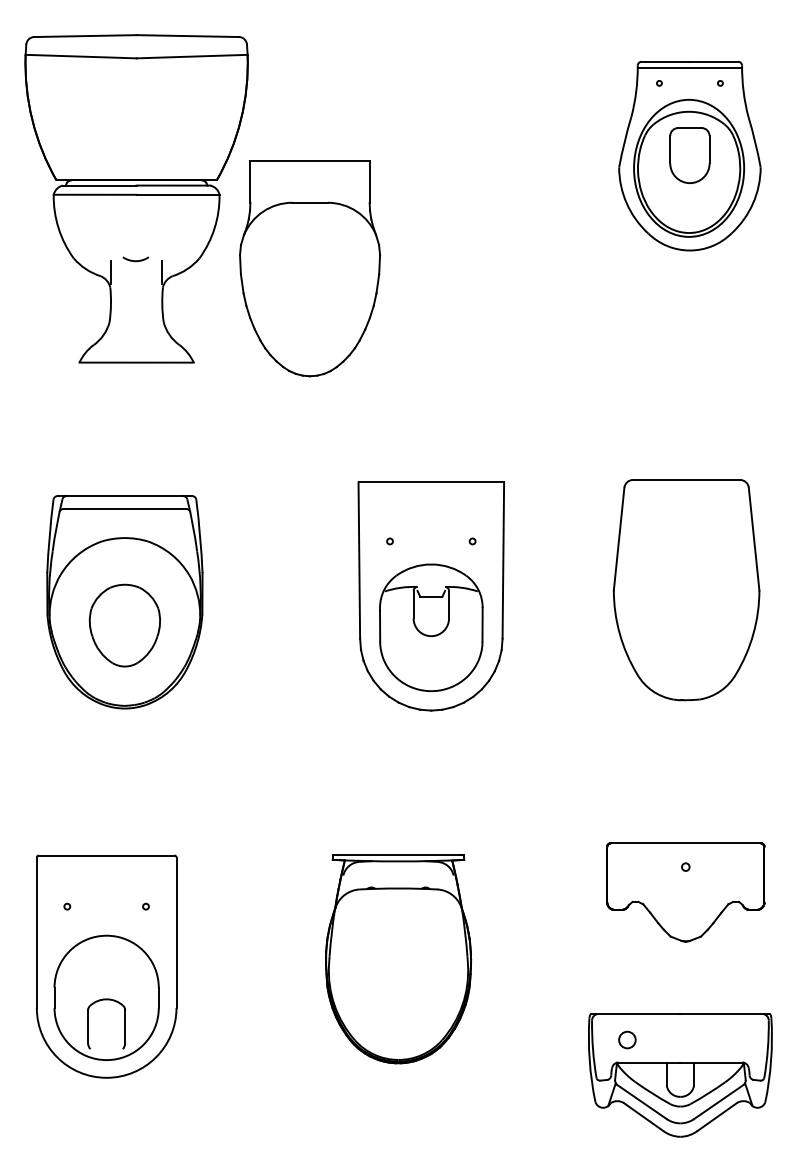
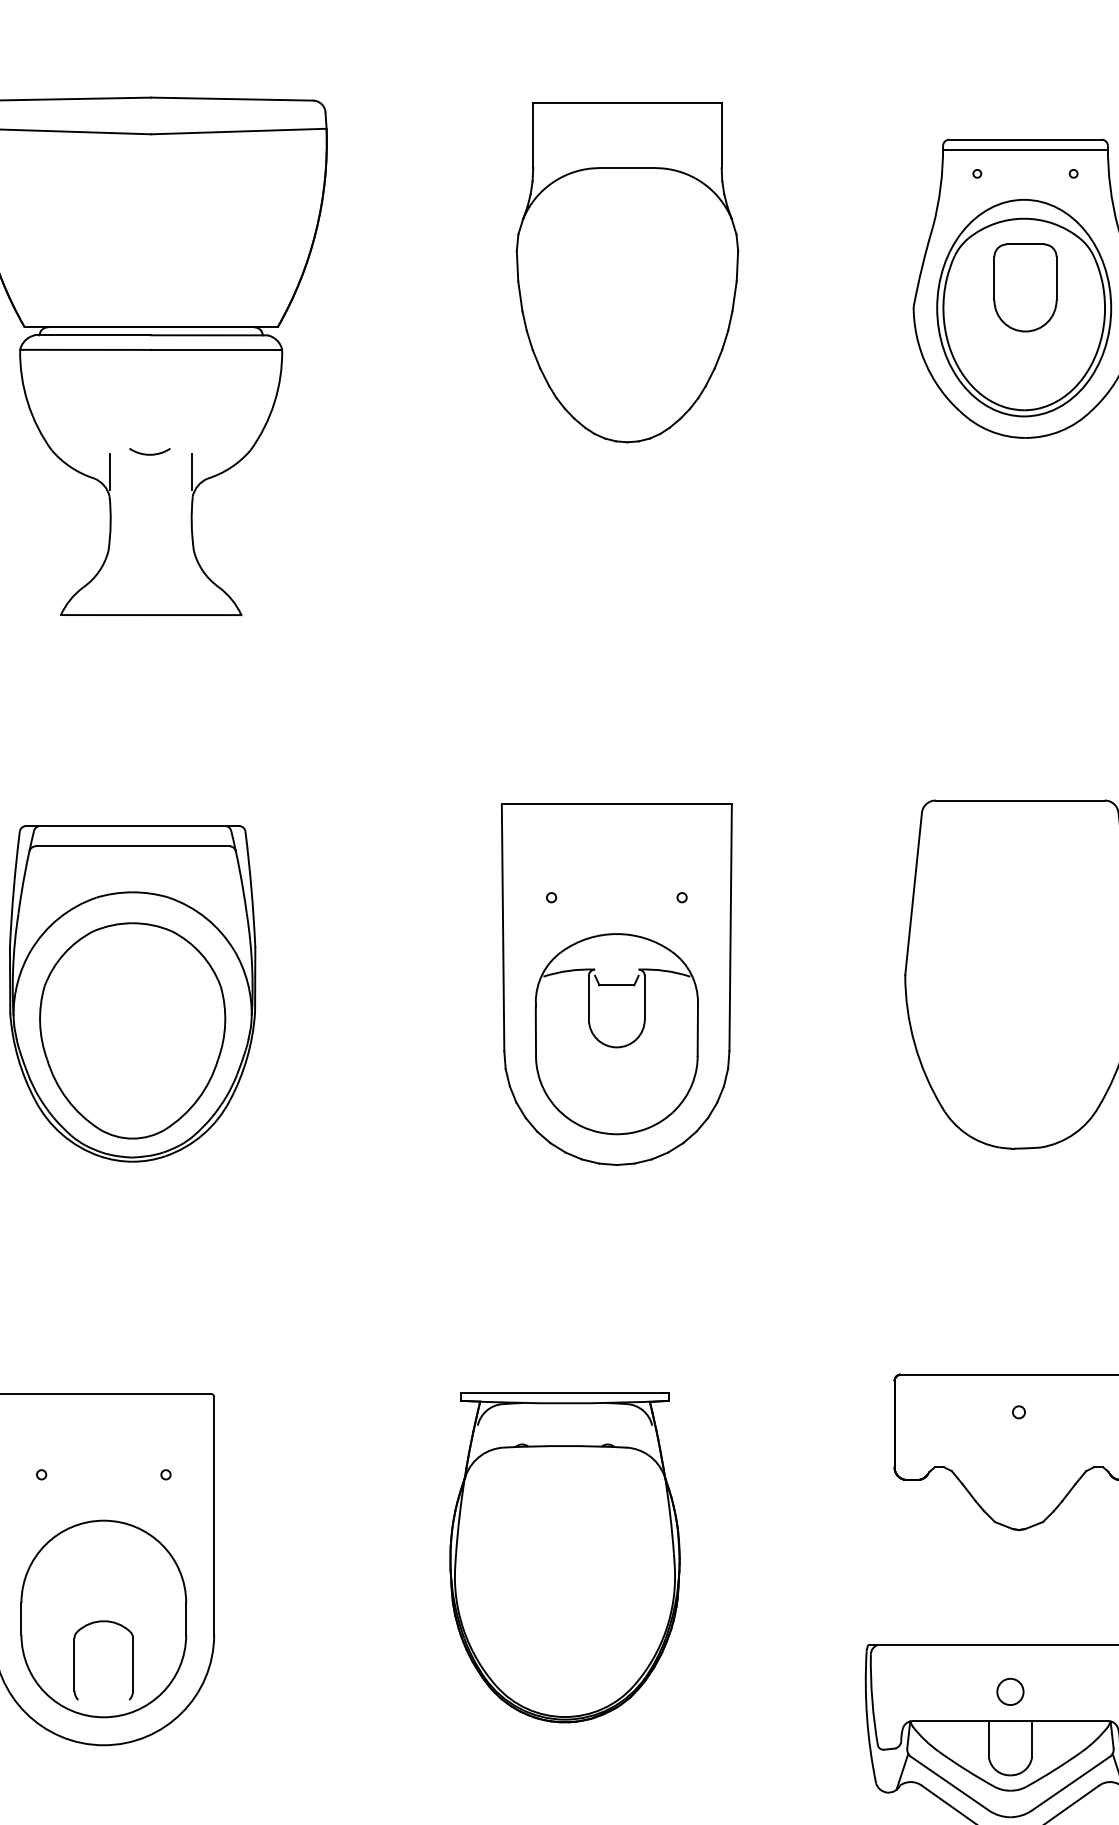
part: (310, 268) -> (628, 271), moved
part: (124, 625) -> (132, 1030), size x1.67
circle: (627, 1039) -> (1010, 1691), moved

